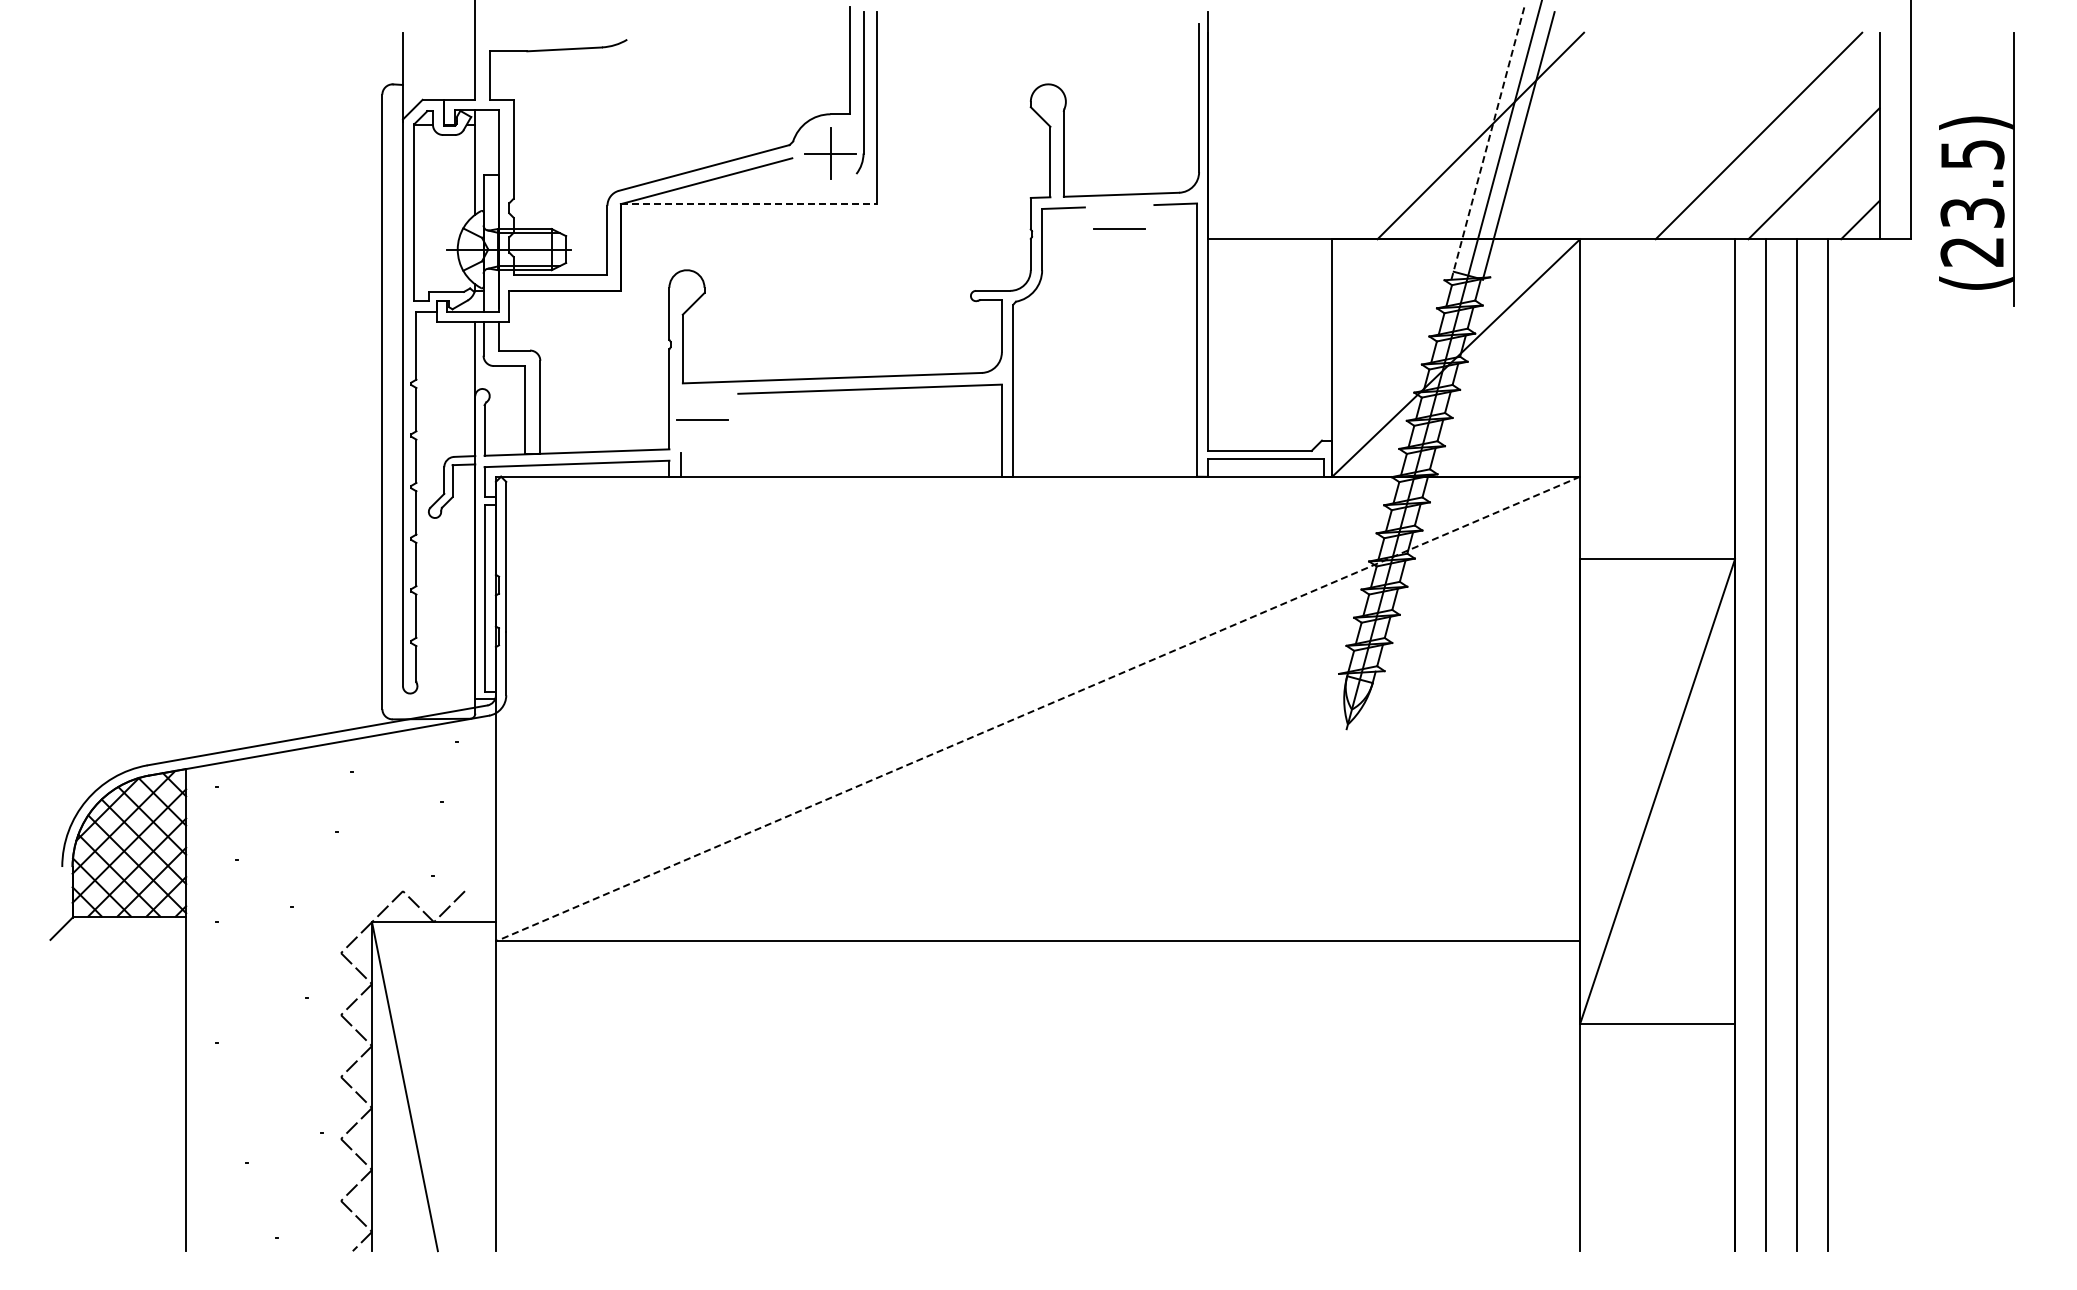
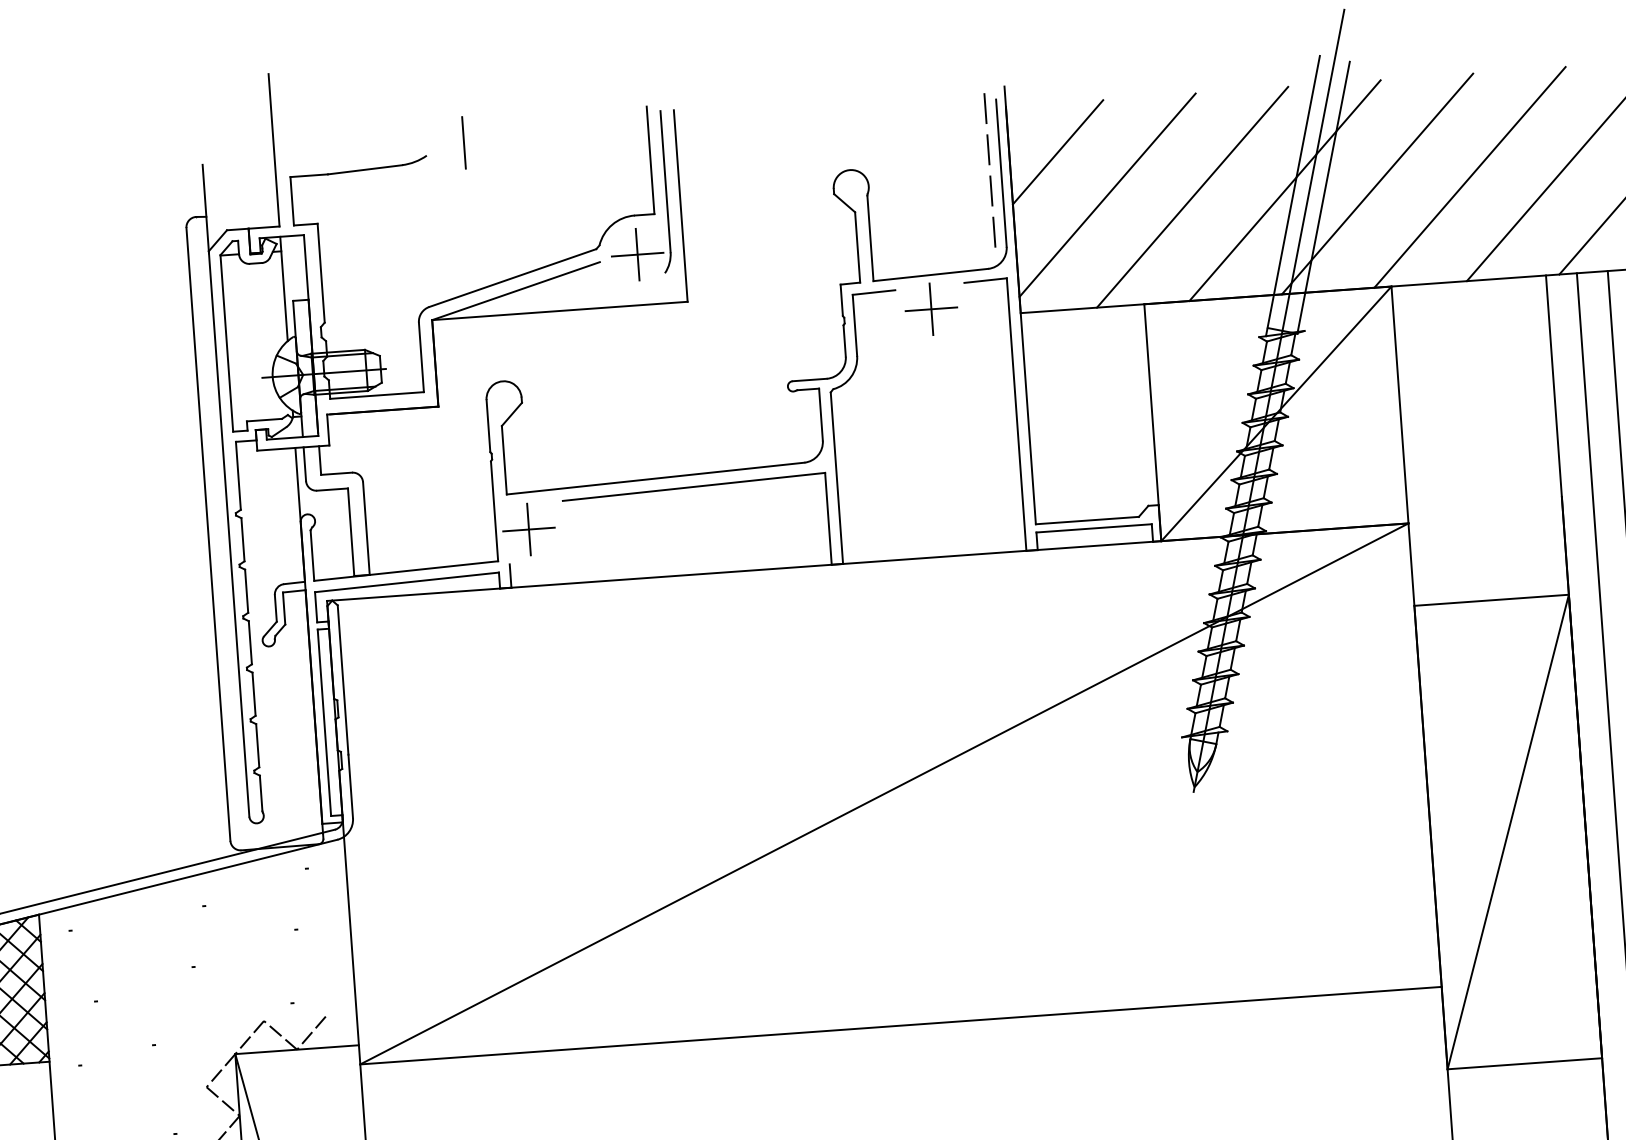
line: (665, 29) -> (464, 142), added
line: (1256, 81) -> (1057, 152), added
line: (1187, 89) -> (989, 165), added
line: (1303, 127) -> (1107, 194), added
line: (1387, 135) -> (1191, 196), added
line: (1573, 135) -> (1377, 183), added
line: (1665, 135) -> (1469, 176), added
line: (1488, 141) -> (1293, 195), dashed -> solid
line: (749, 204) -> (560, 311), dashed -> solid
line: (1119, 228) -> (931, 308), added
line: (702, 419) -> (529, 529), added
line: (1038, 709) -> (884, 794), dashed -> solid

